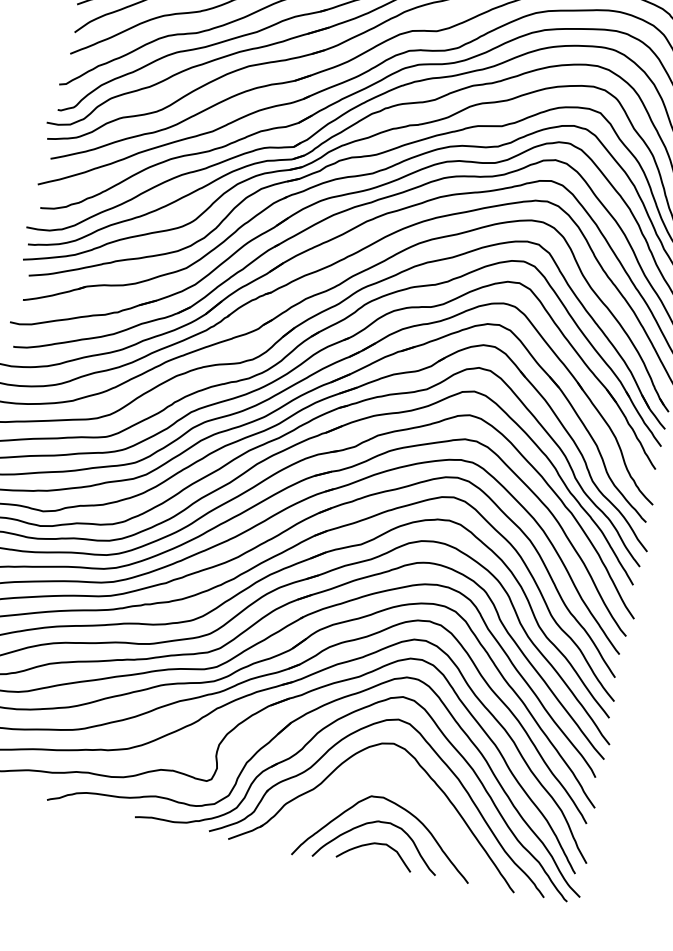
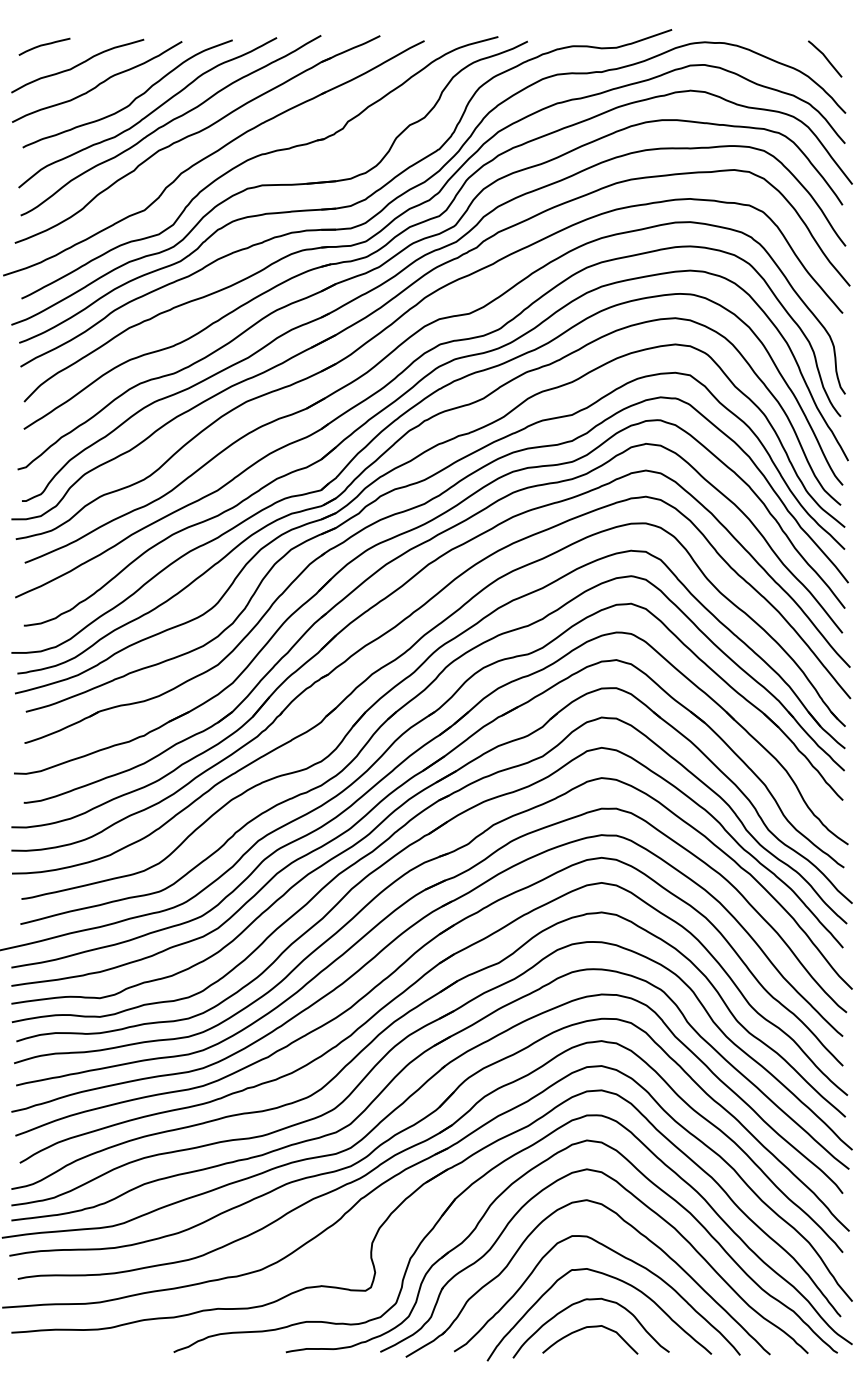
curve: (413, 794) -> (622, 1257), added

